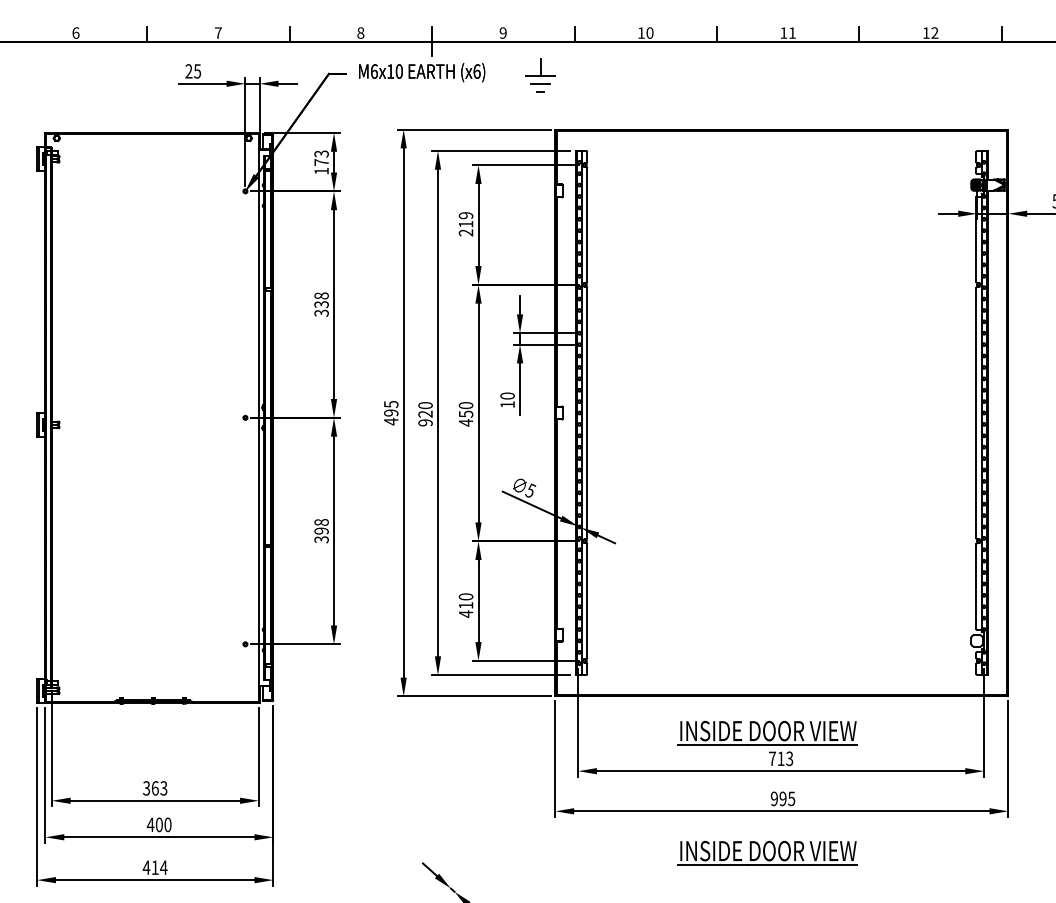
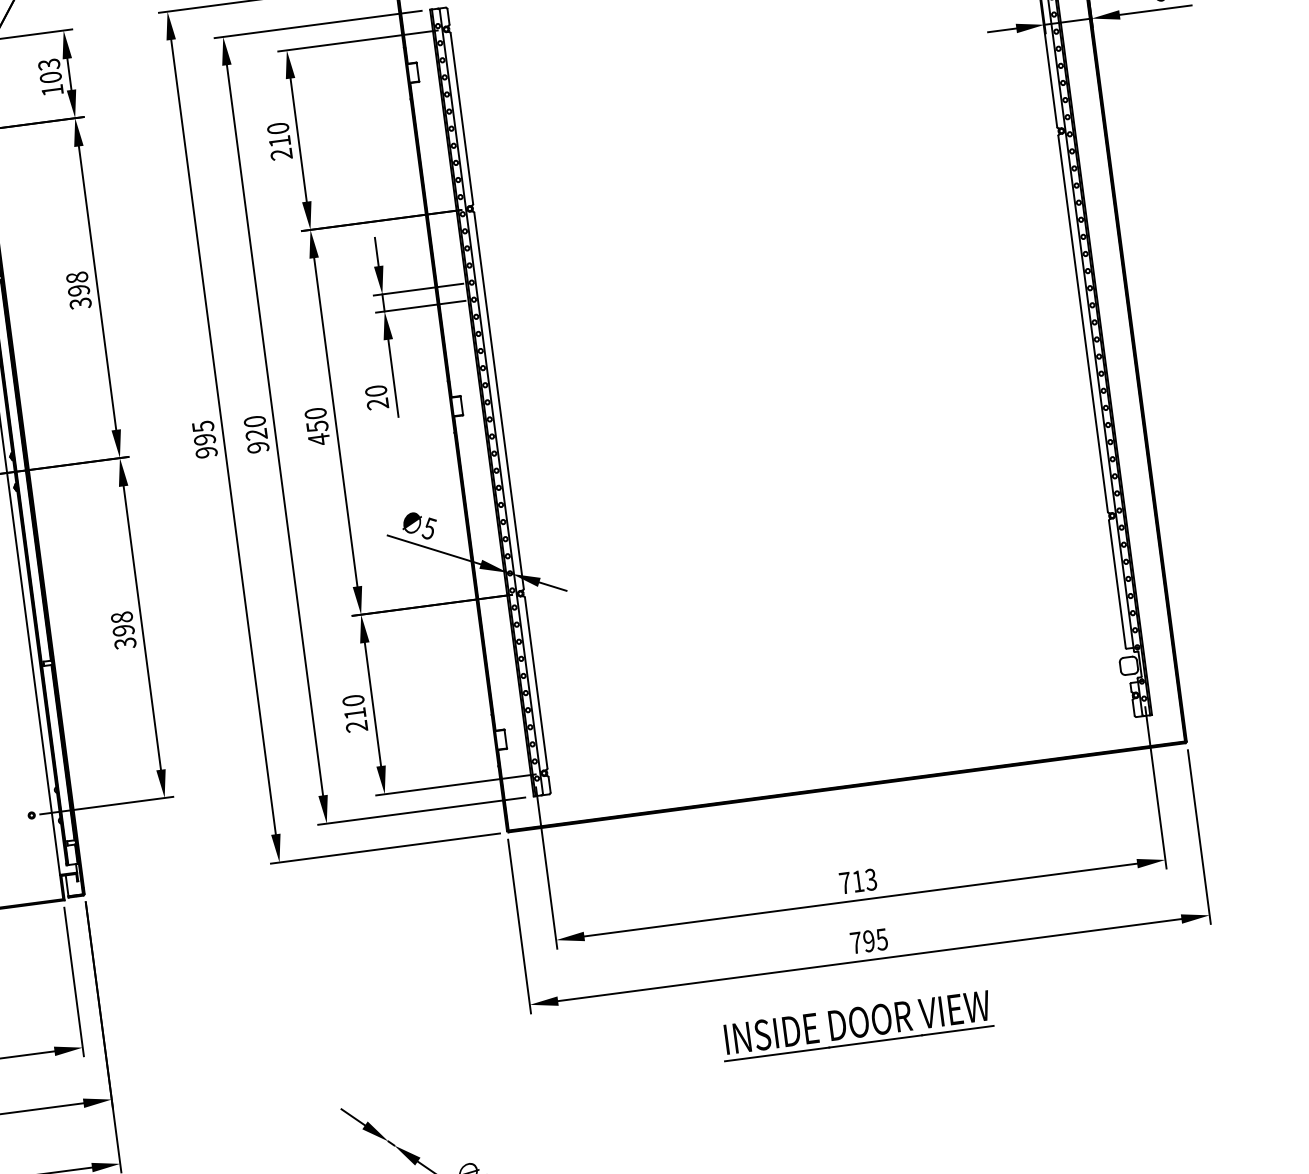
text: (321, 162) -> (50, 77), 173 -> 103
text: (466, 215) -> (278, 128), 219 -> 210
text: (321, 304) -> (78, 290), 338 -> 398
text: (507, 404) -> (377, 403), 10 -> 20
text: (391, 421) -> (206, 452), 495 -> 995
text: (465, 614) -> (356, 727), 410 -> 210
part: (767, 732) -> (832, 844), removed
text: (773, 798) -> (854, 942), 995 -> 795

